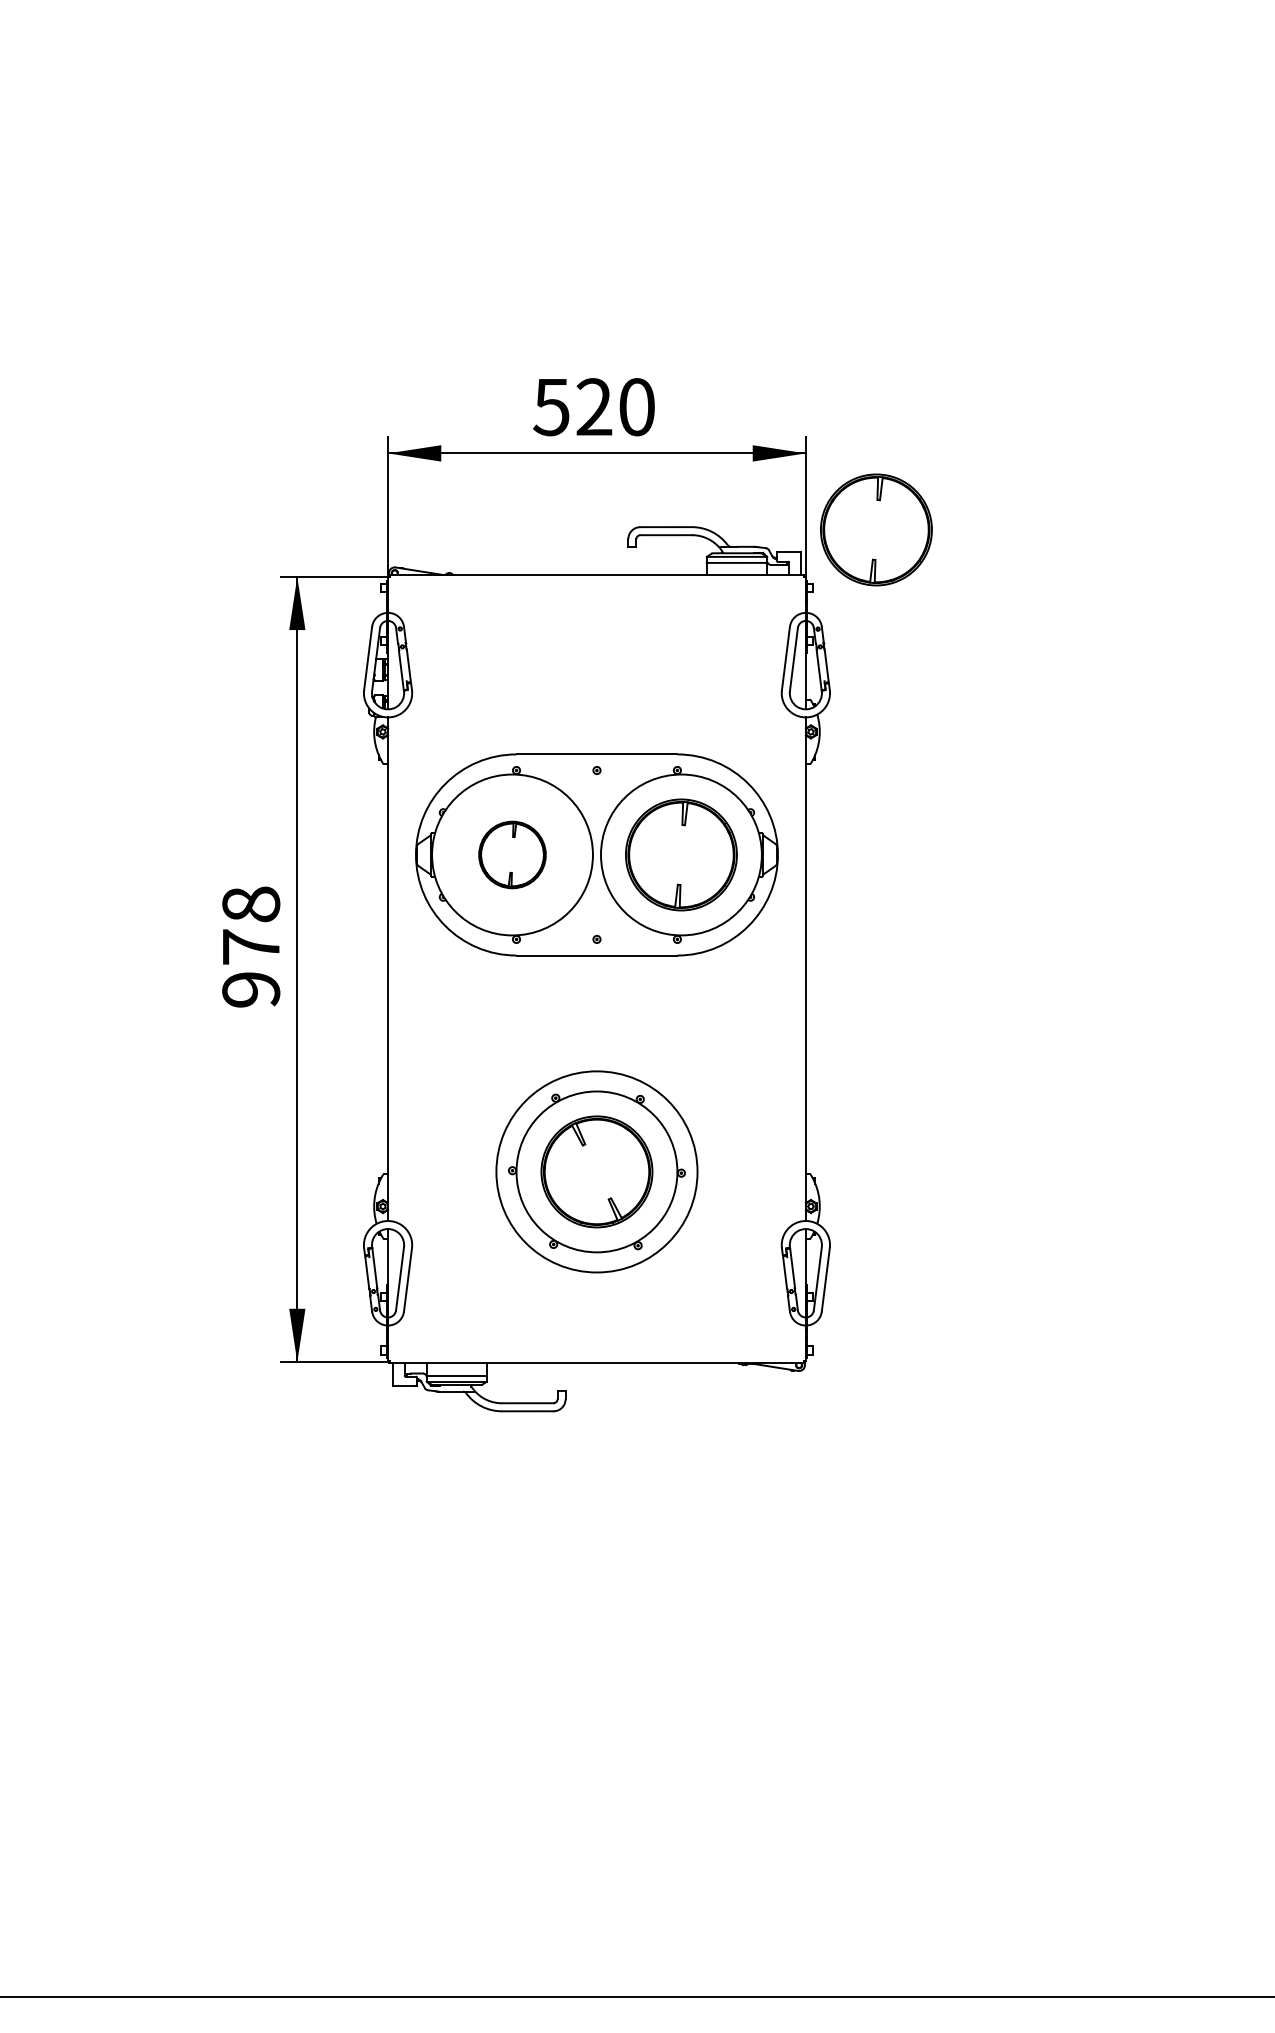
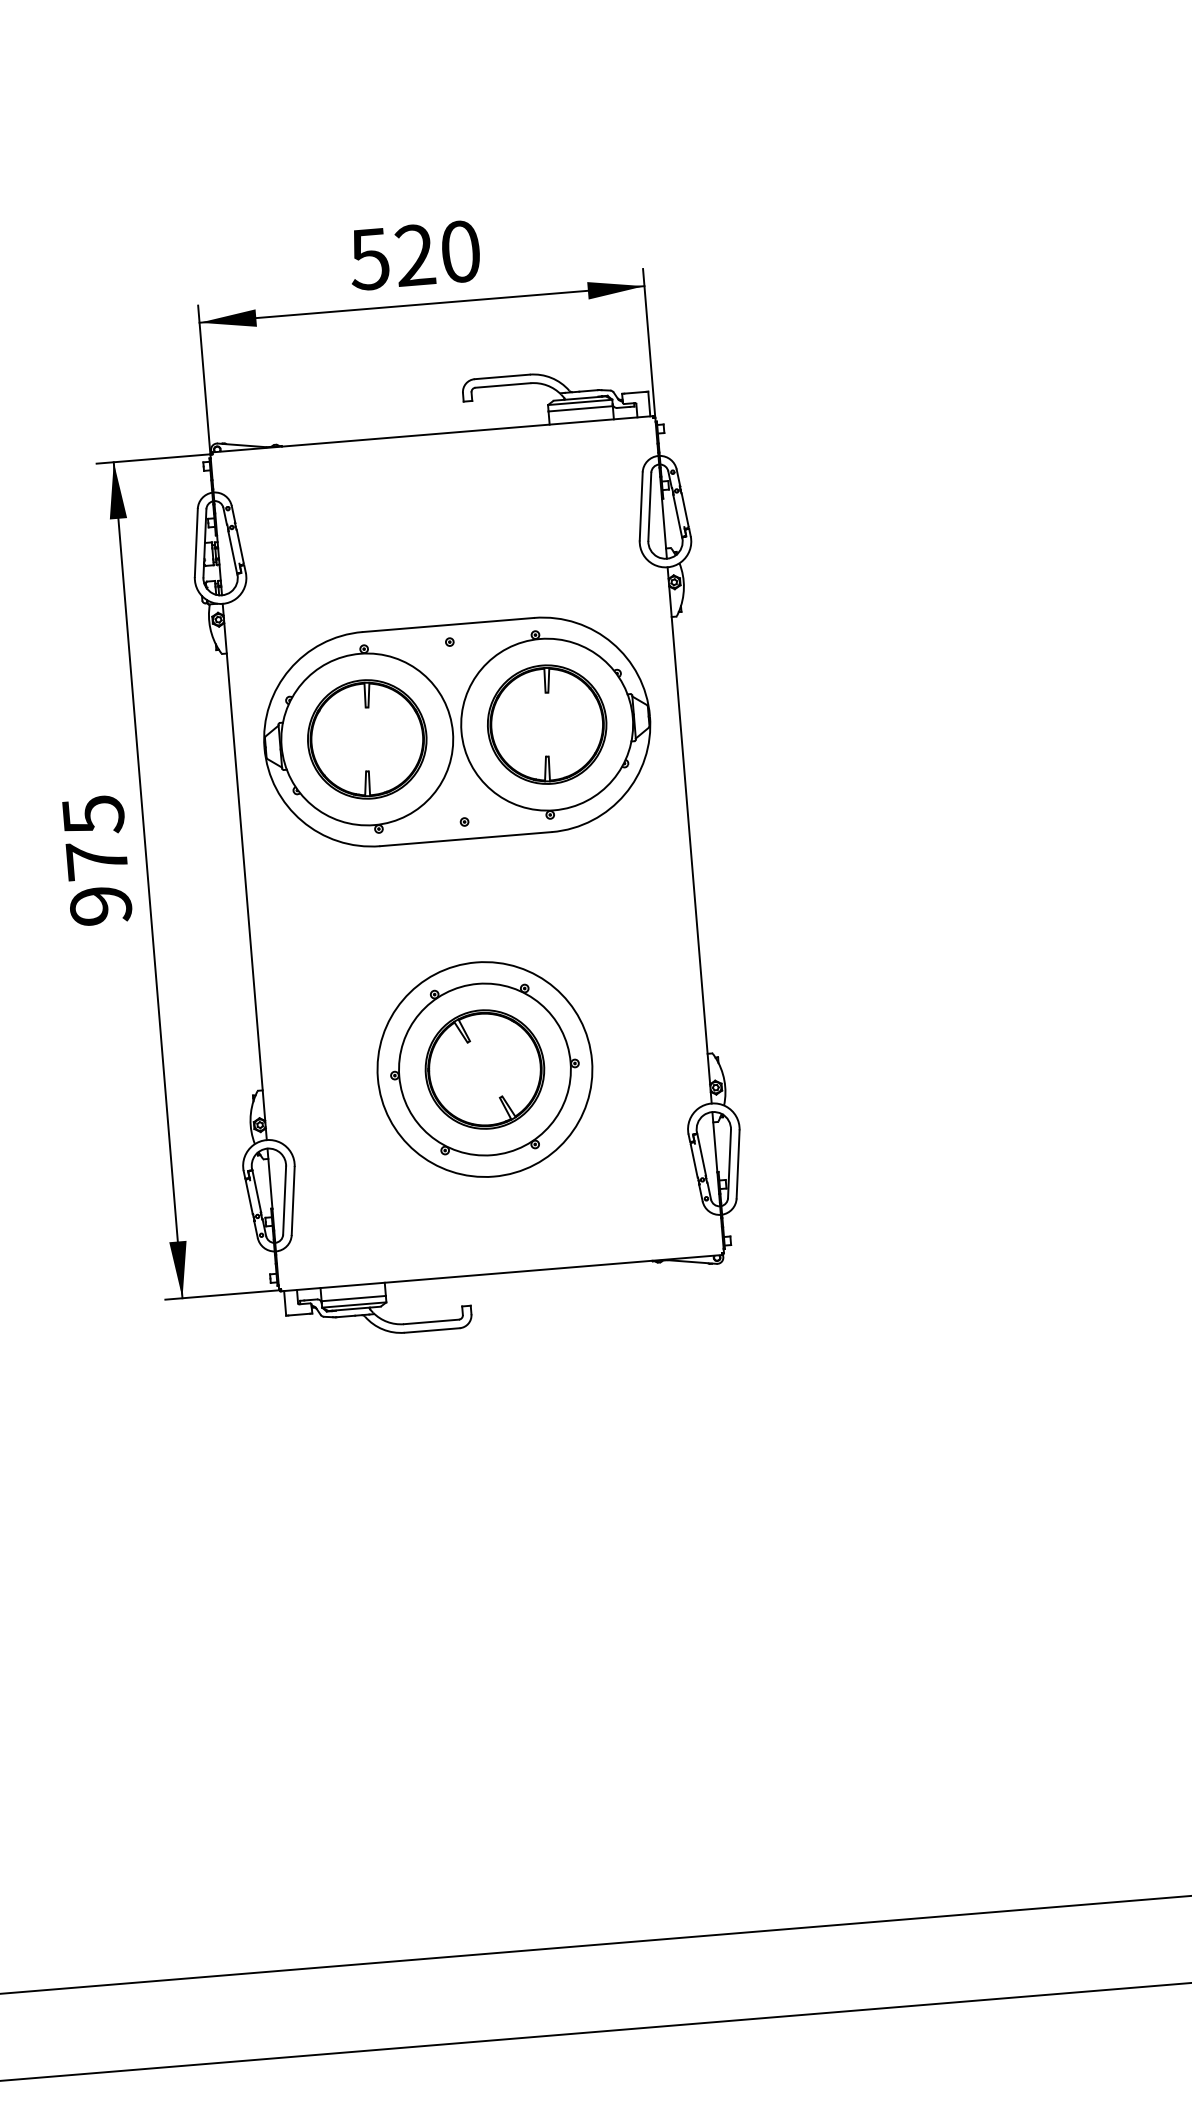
part: (876, 529) -> (726, 361), removed
part: (512, 854) -> (367, 738), size x1.67
text: (251, 904) -> (93, 815), 978 -> 975

